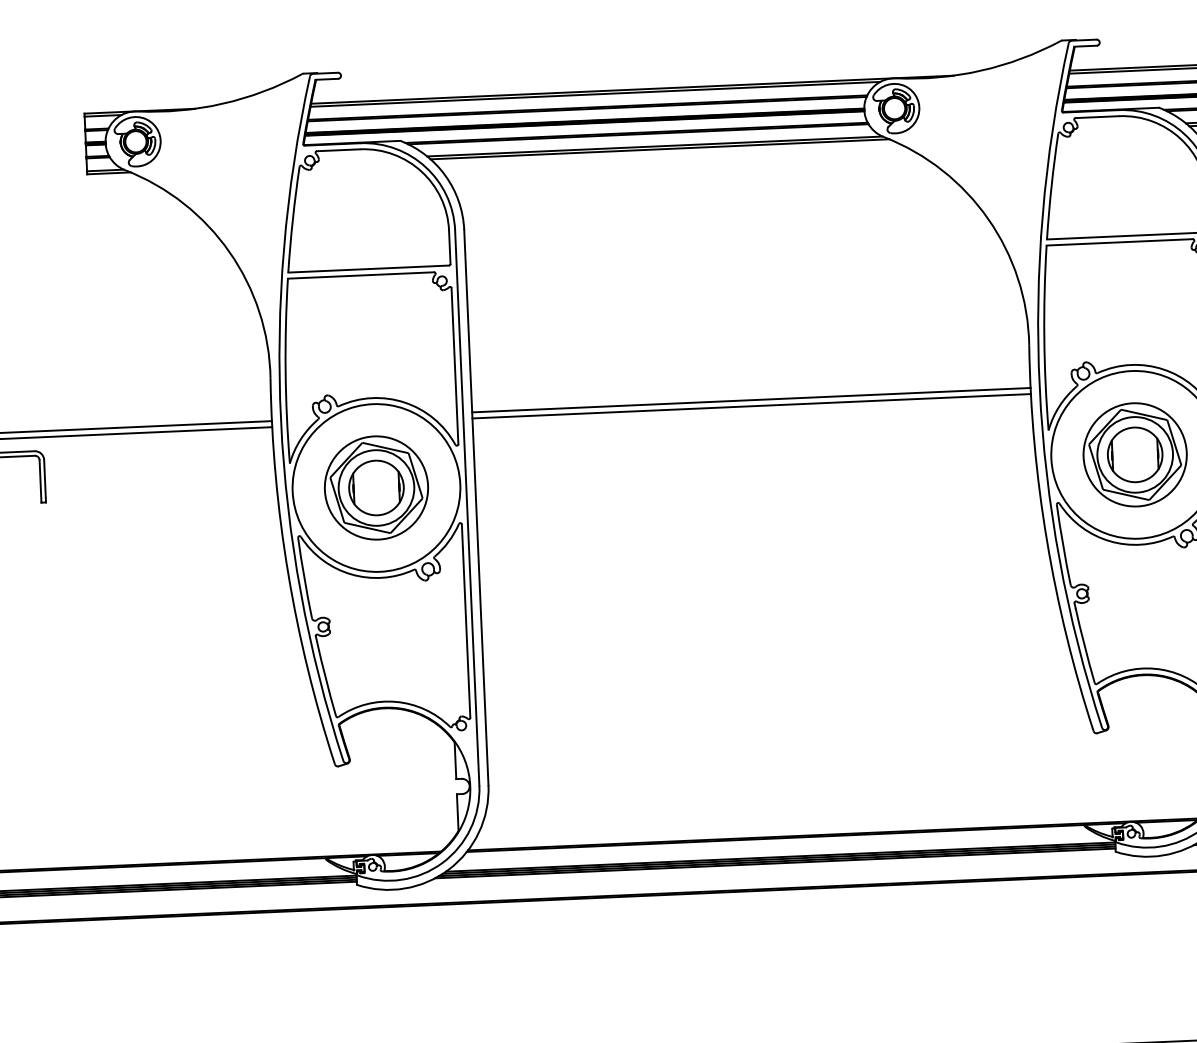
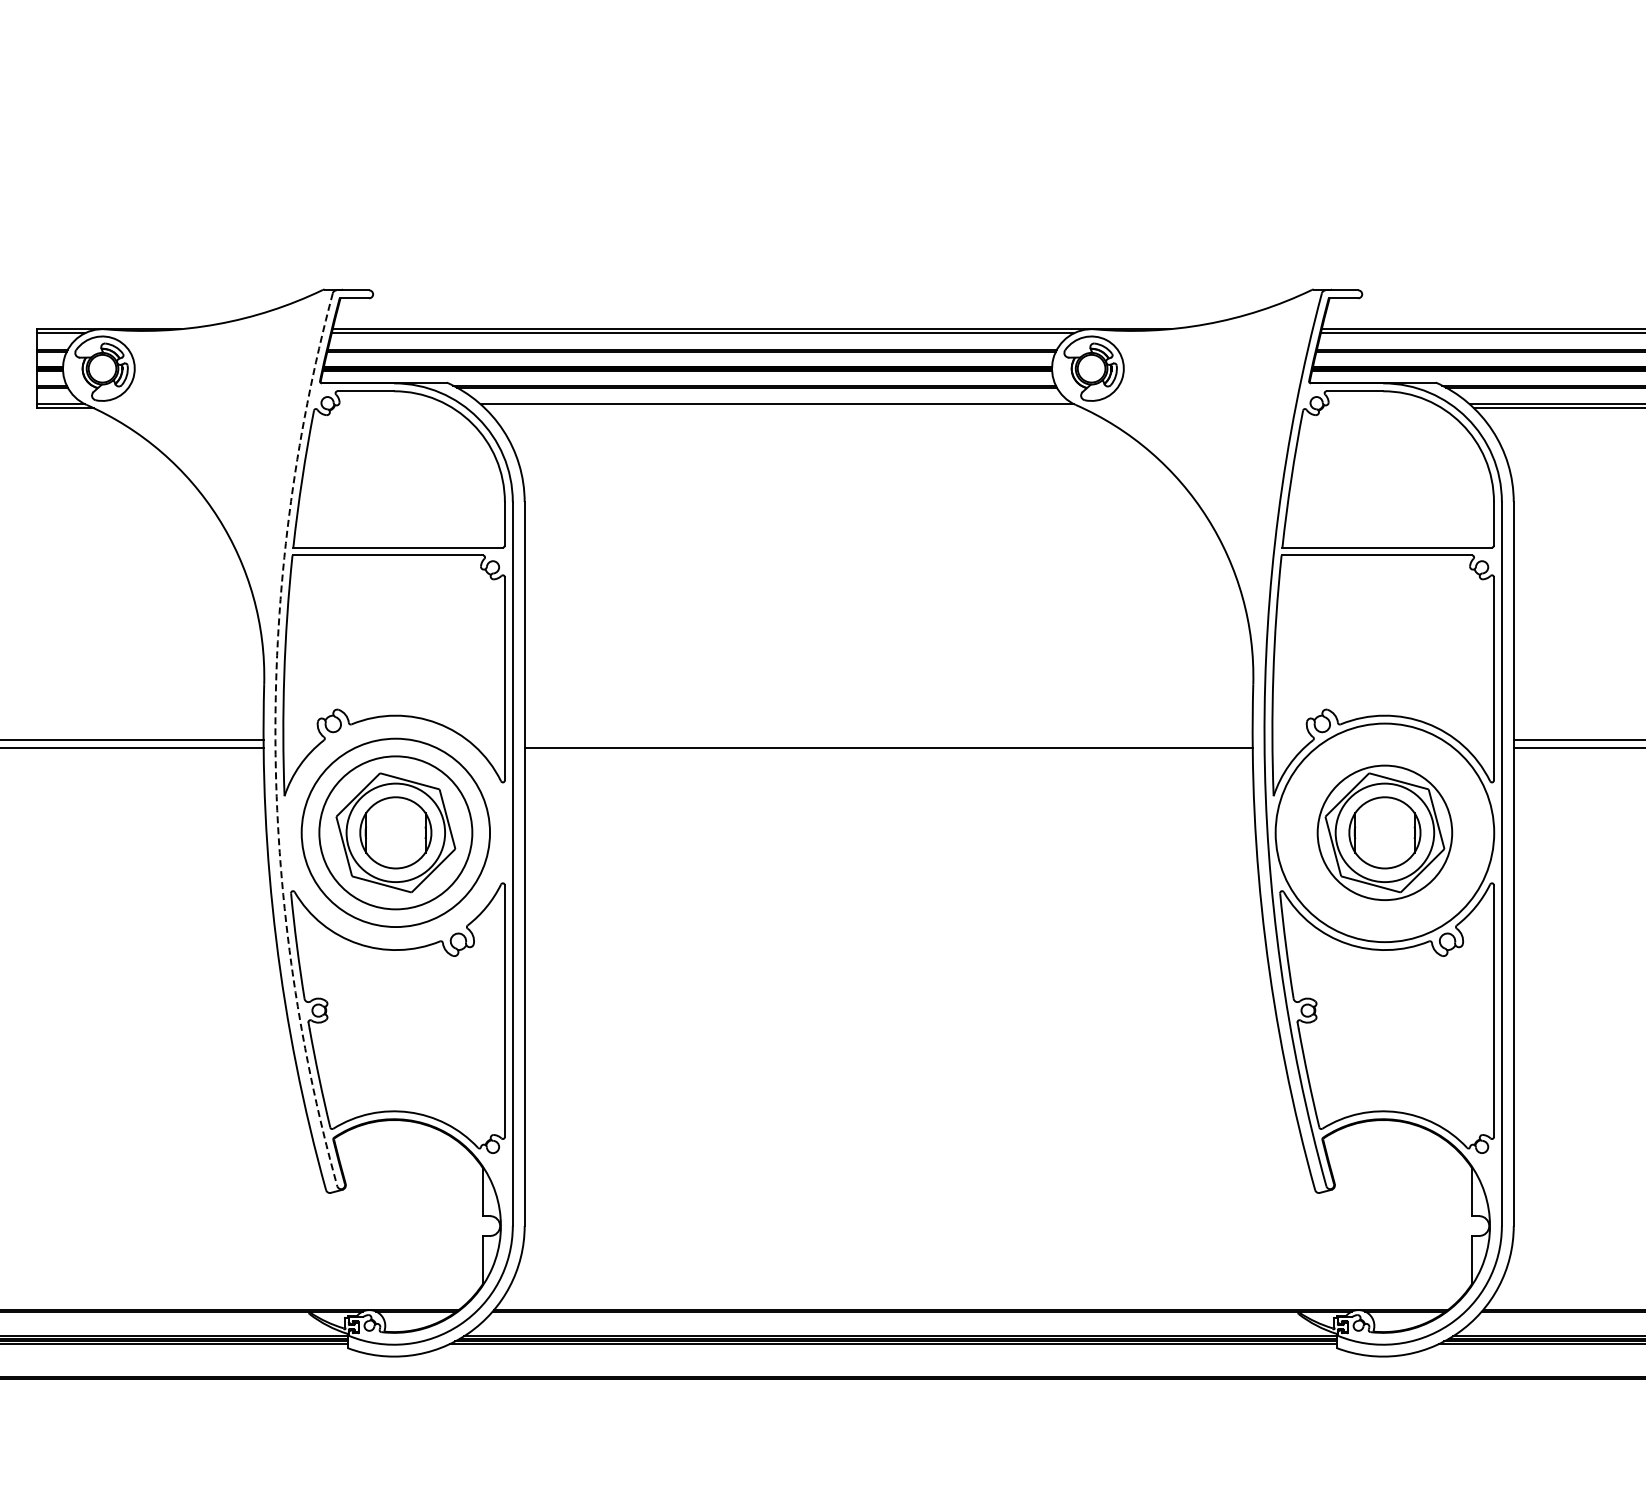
line: (659, 149) -> (783, 408), removed
line: (751, 399) -> (888, 739), removed
arc: (281, 421) -> (275, 740), solid -> dashed
circle: (376, 487) -> (395, 832), size x0.7
circle: (376, 487) -> (395, 832), size x1.4

